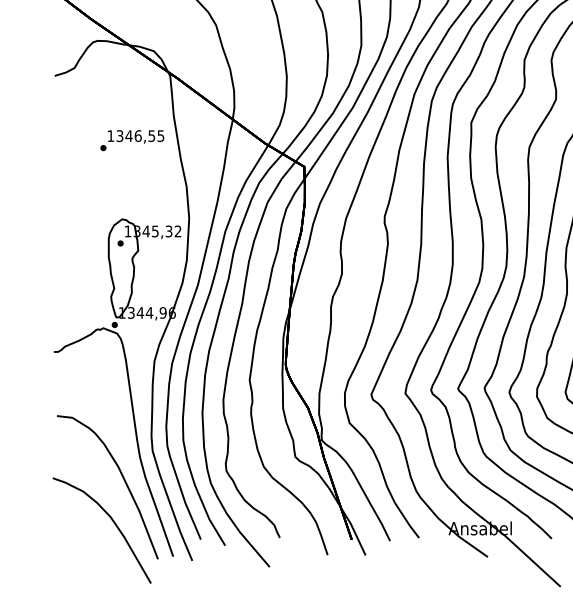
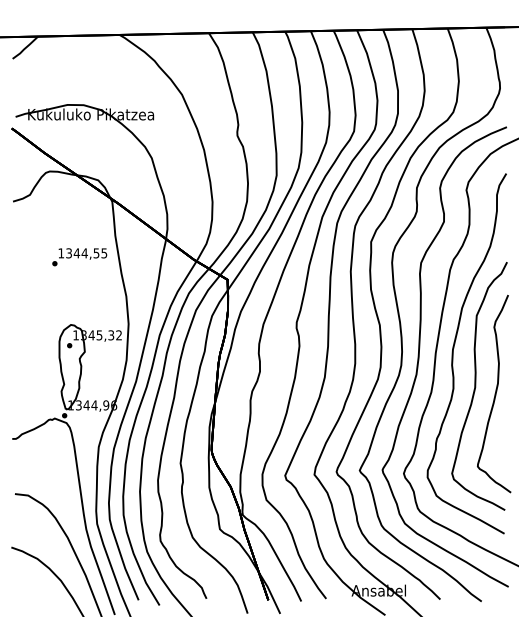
text: (137, 136) -> (84, 253), 1346,55 -> 1344,55

